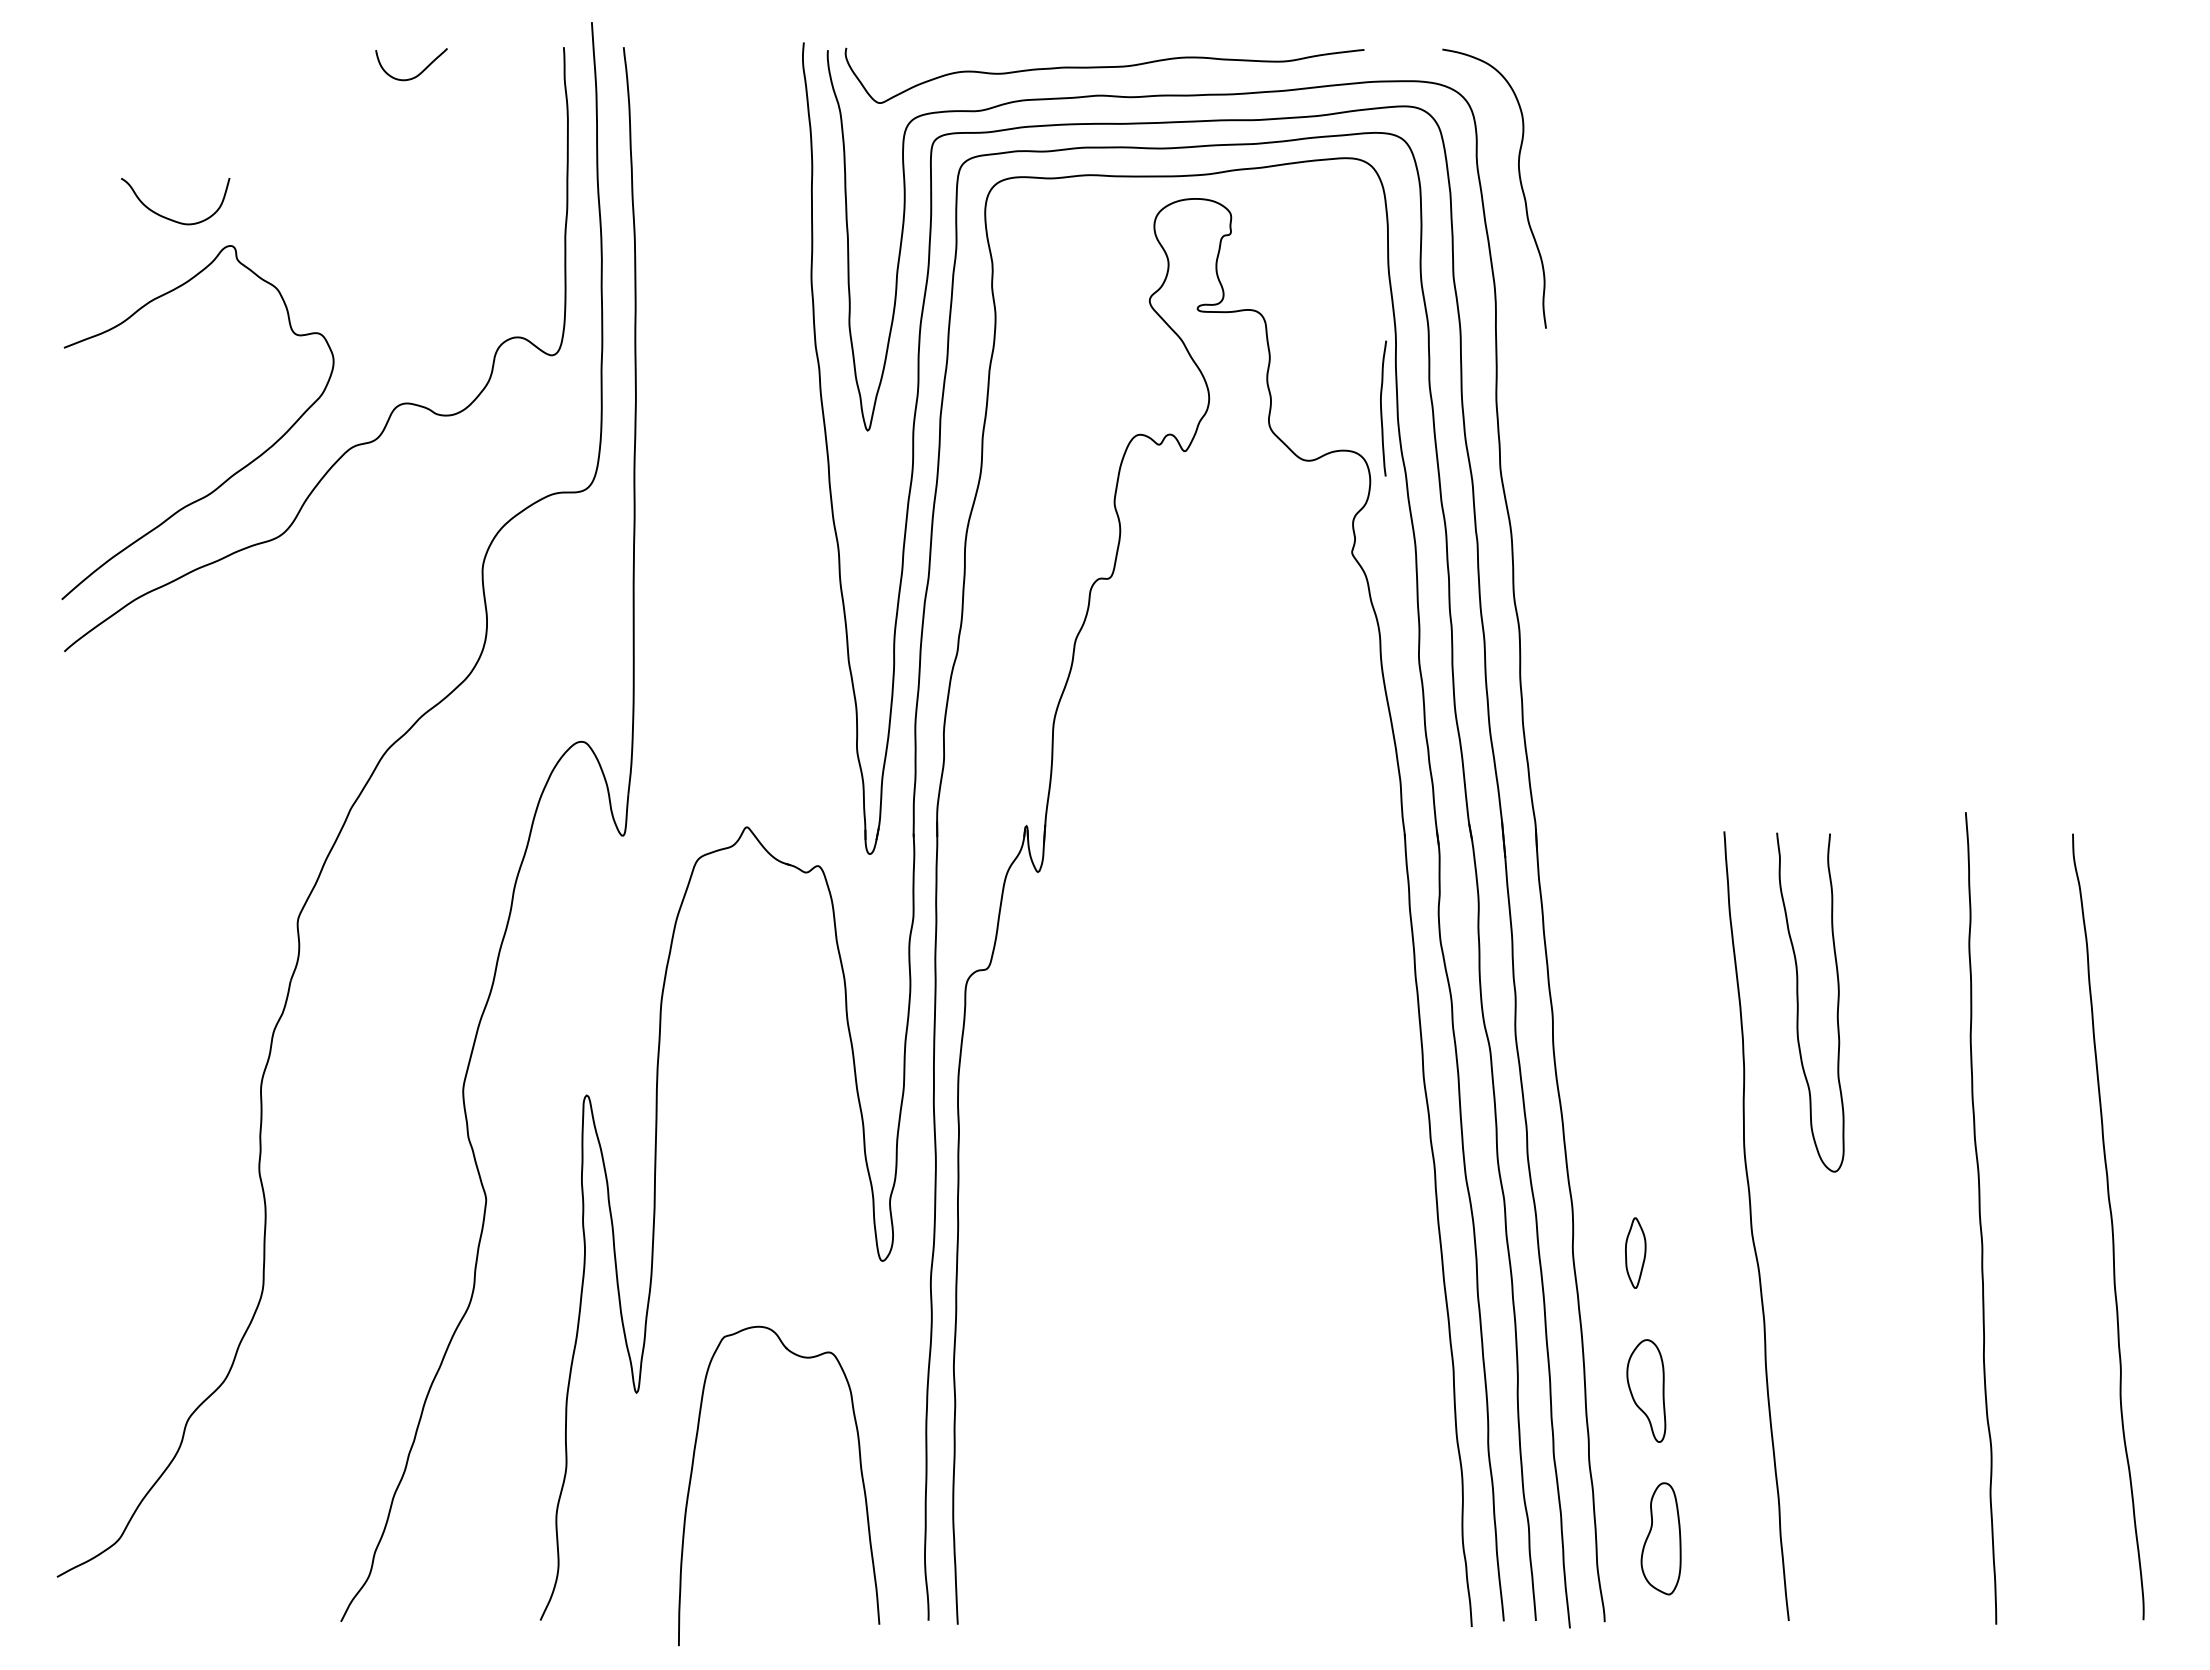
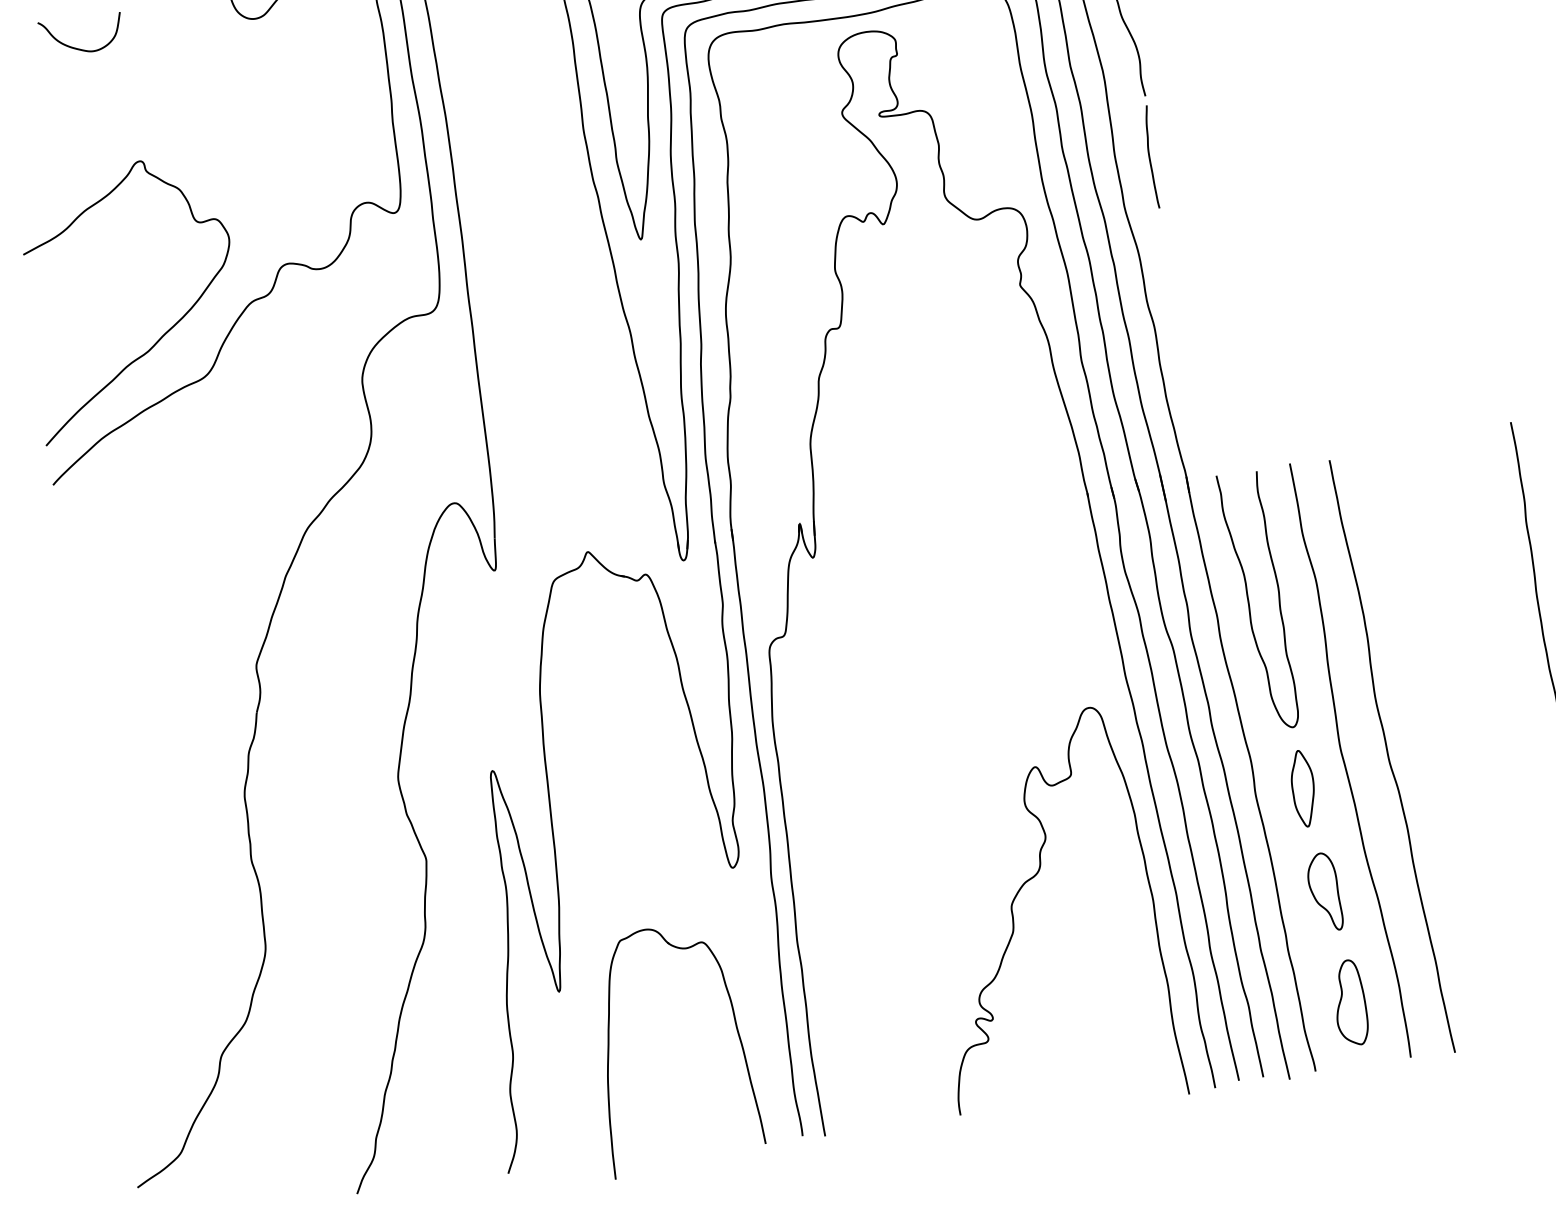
curve: (170, 218) -> (78, 48), moved
curve: (1381, 408) -> (1149, 157), moved
curve: (1798, 1002) -> (1249, 602), moved
curve: (1694, 1226) -> (1345, 762), added
part: (1635, 1252) -> (1303, 788), size x1.43
curve: (1252, 1337) -> (1020, 889), added

